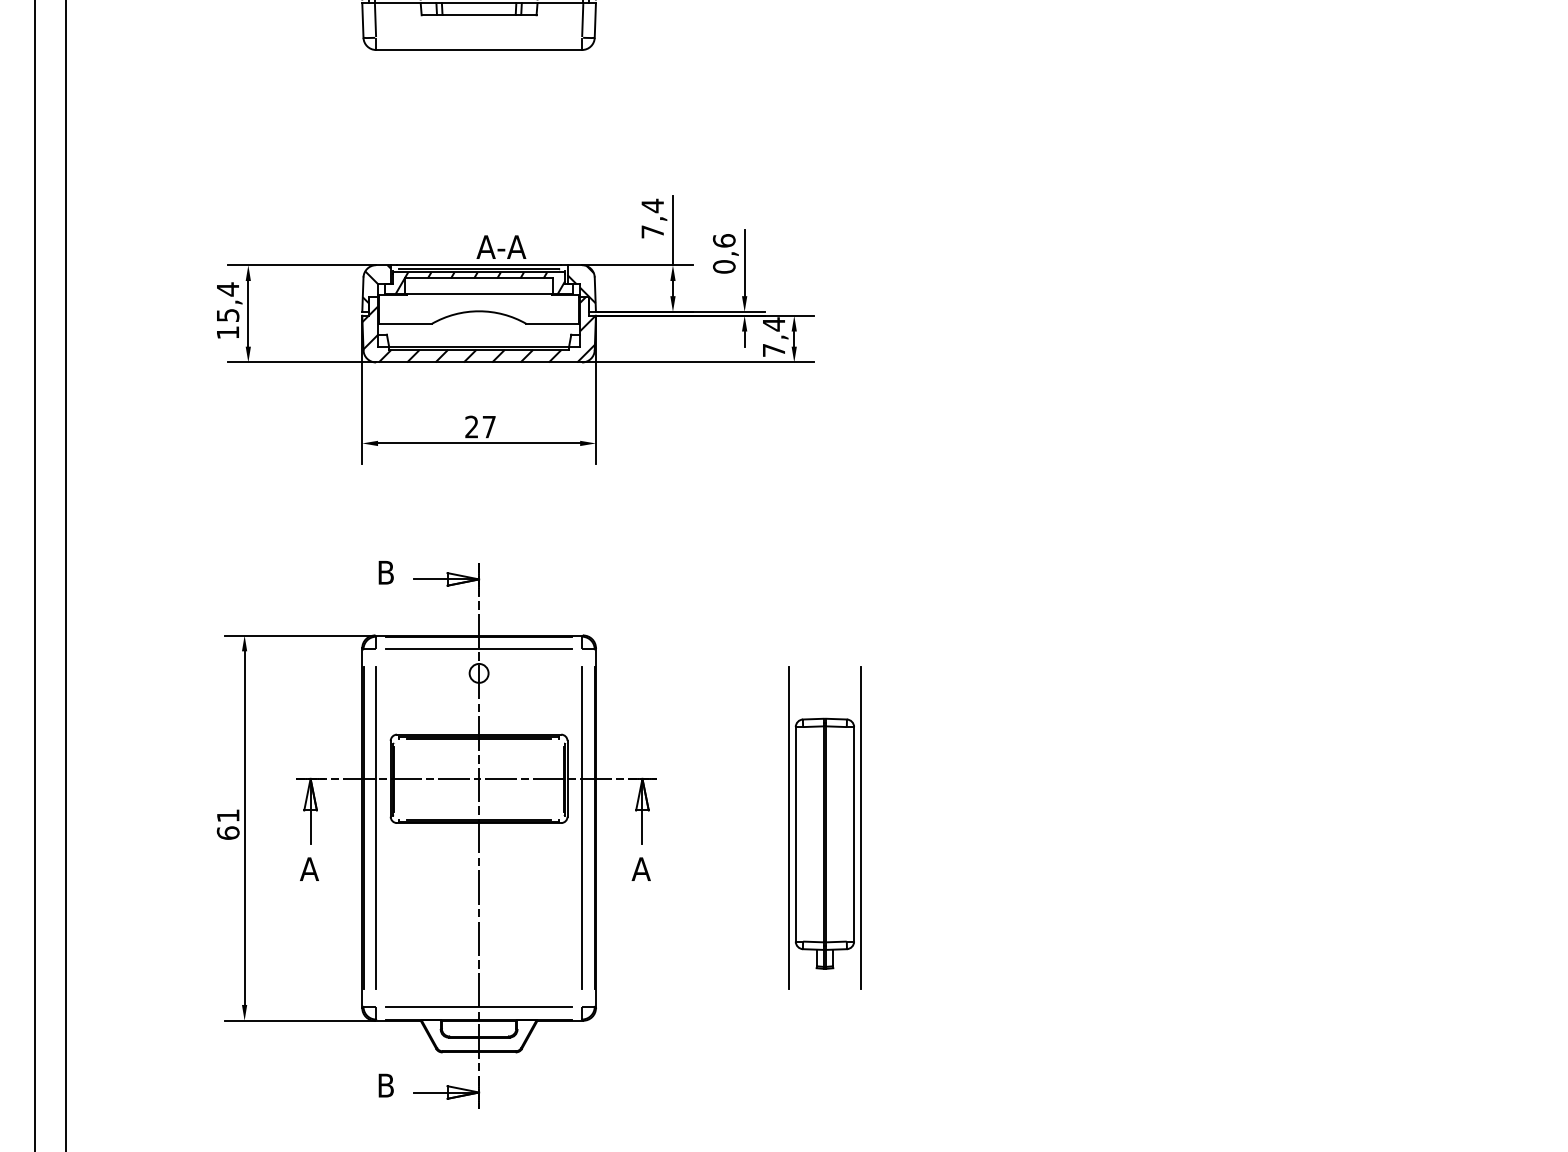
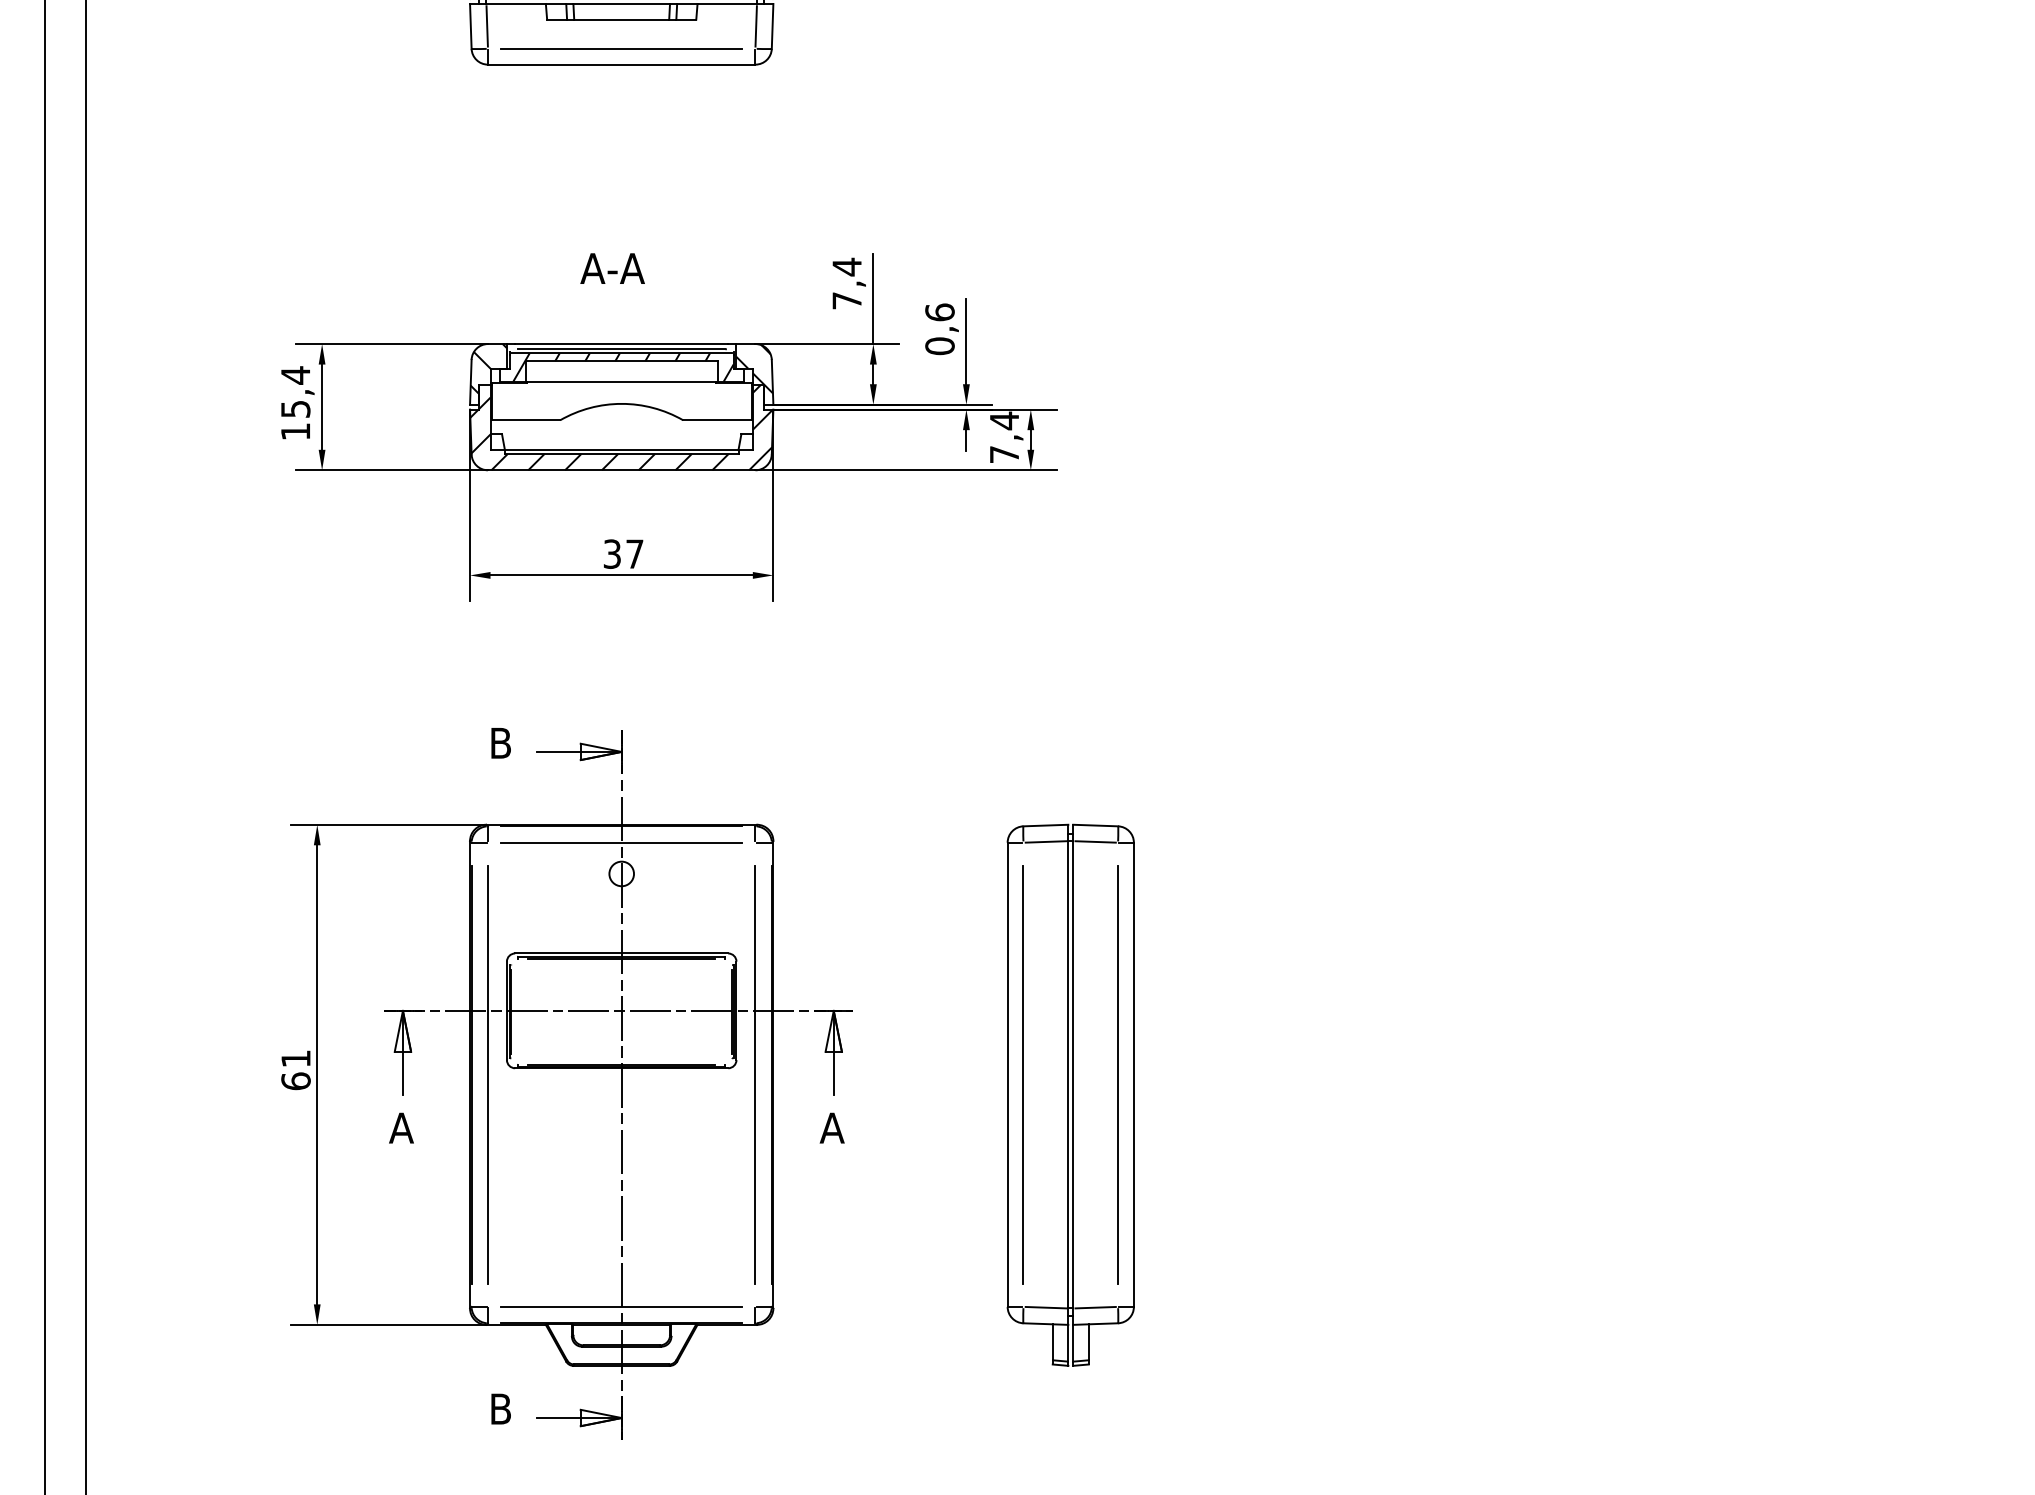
line: (478, 37) -> (621, 48), added
text: (501, 247) -> (612, 268), moved
text: (471, 426) -> (611, 553), 27 -> 37
part: (824, 843) -> (1070, 1094), size x1.67

